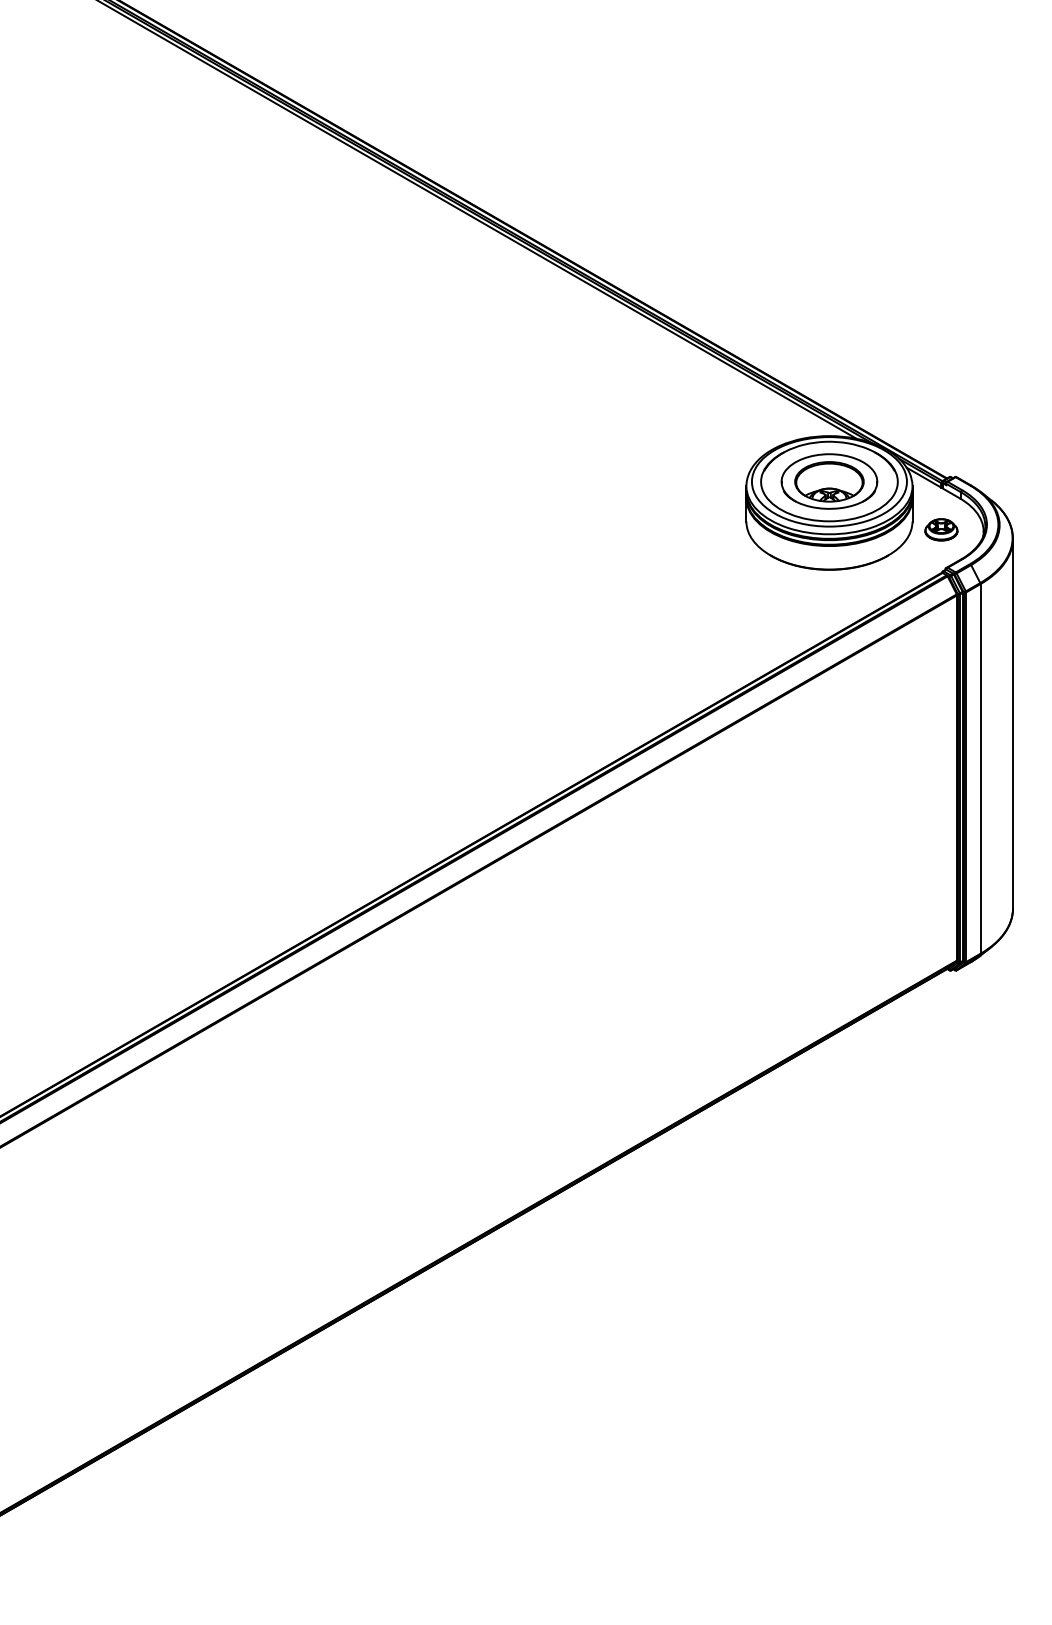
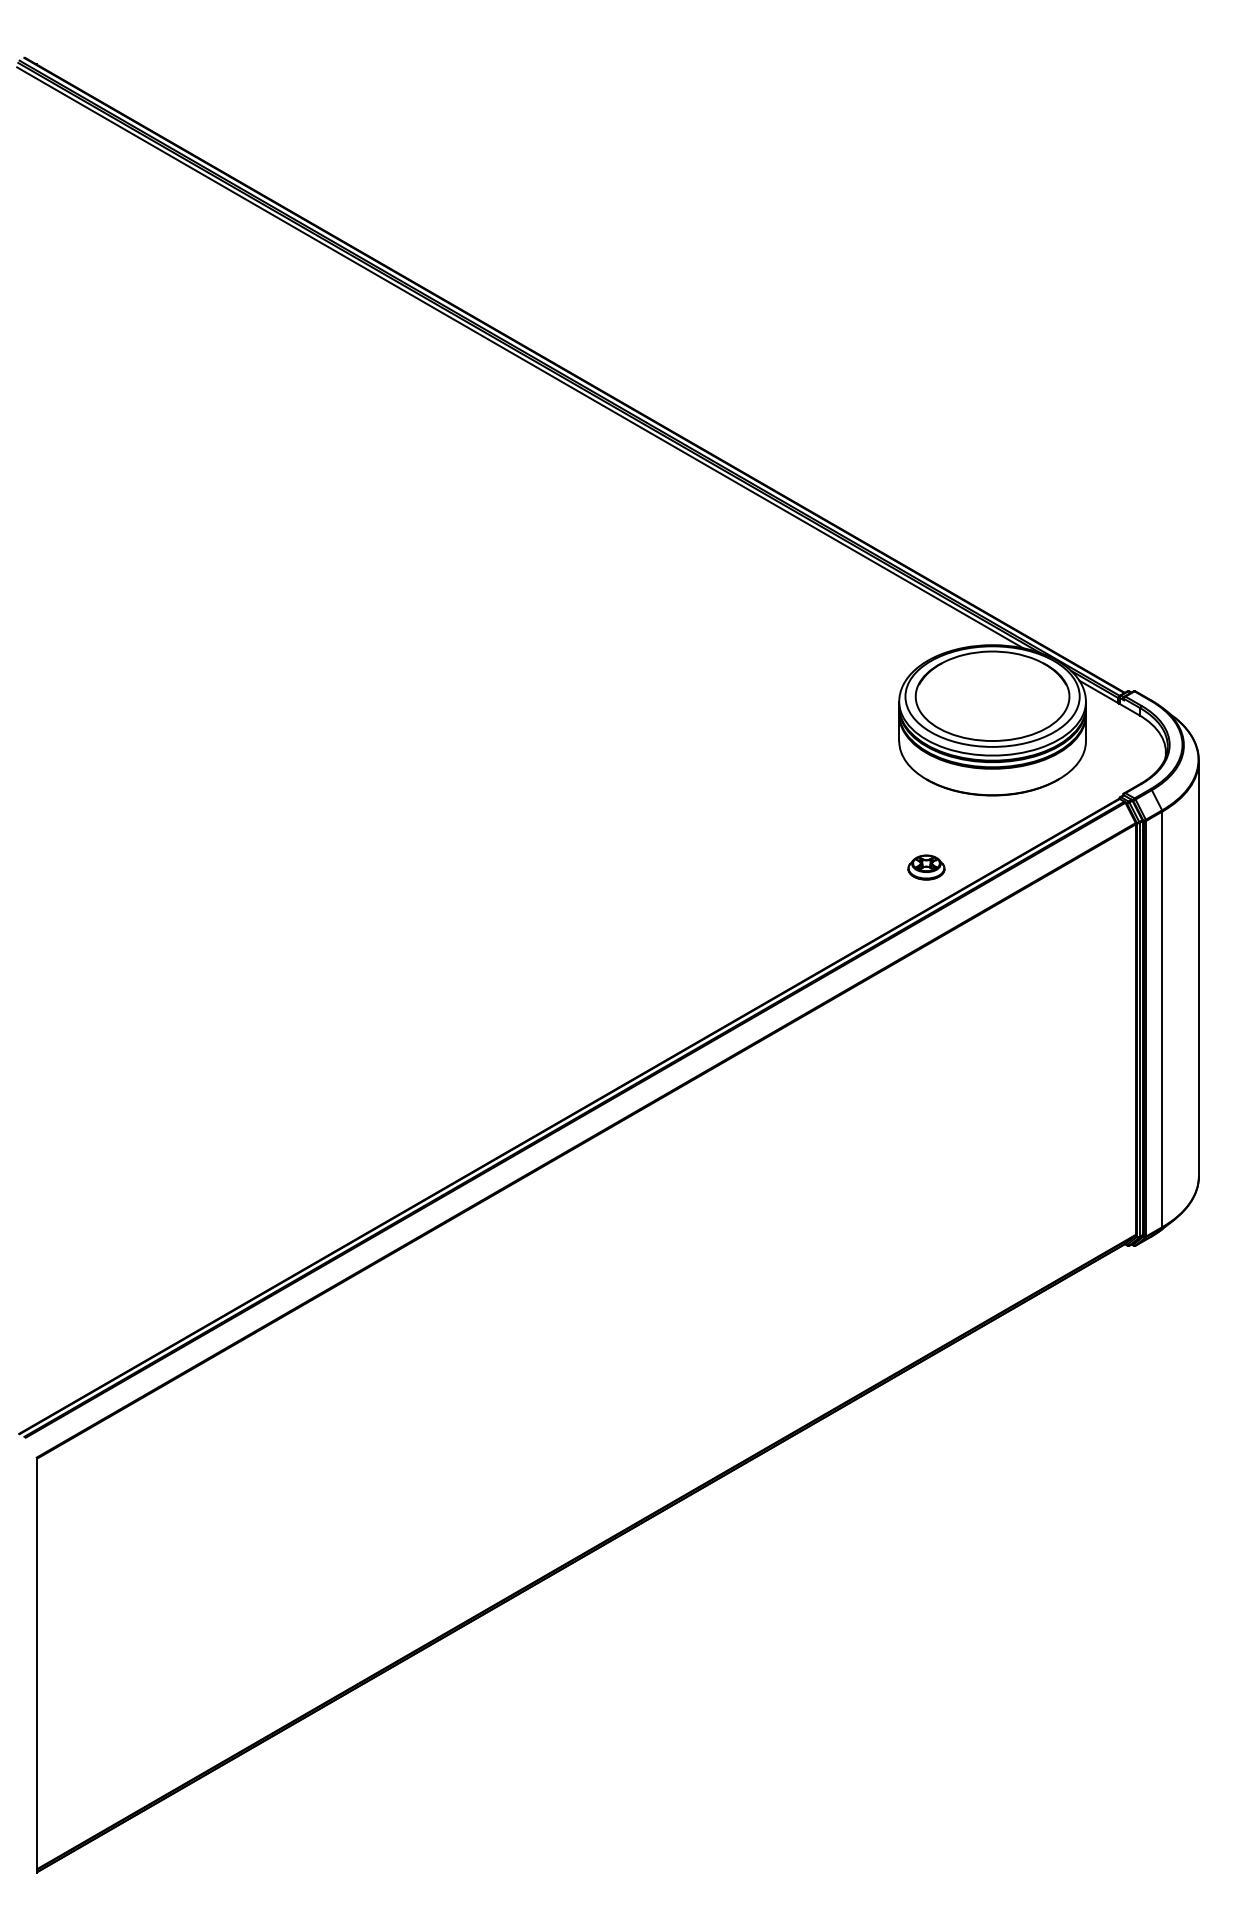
part: (829, 480) -> (992, 695), removed
part: (941, 529) -> (926, 867), moved

